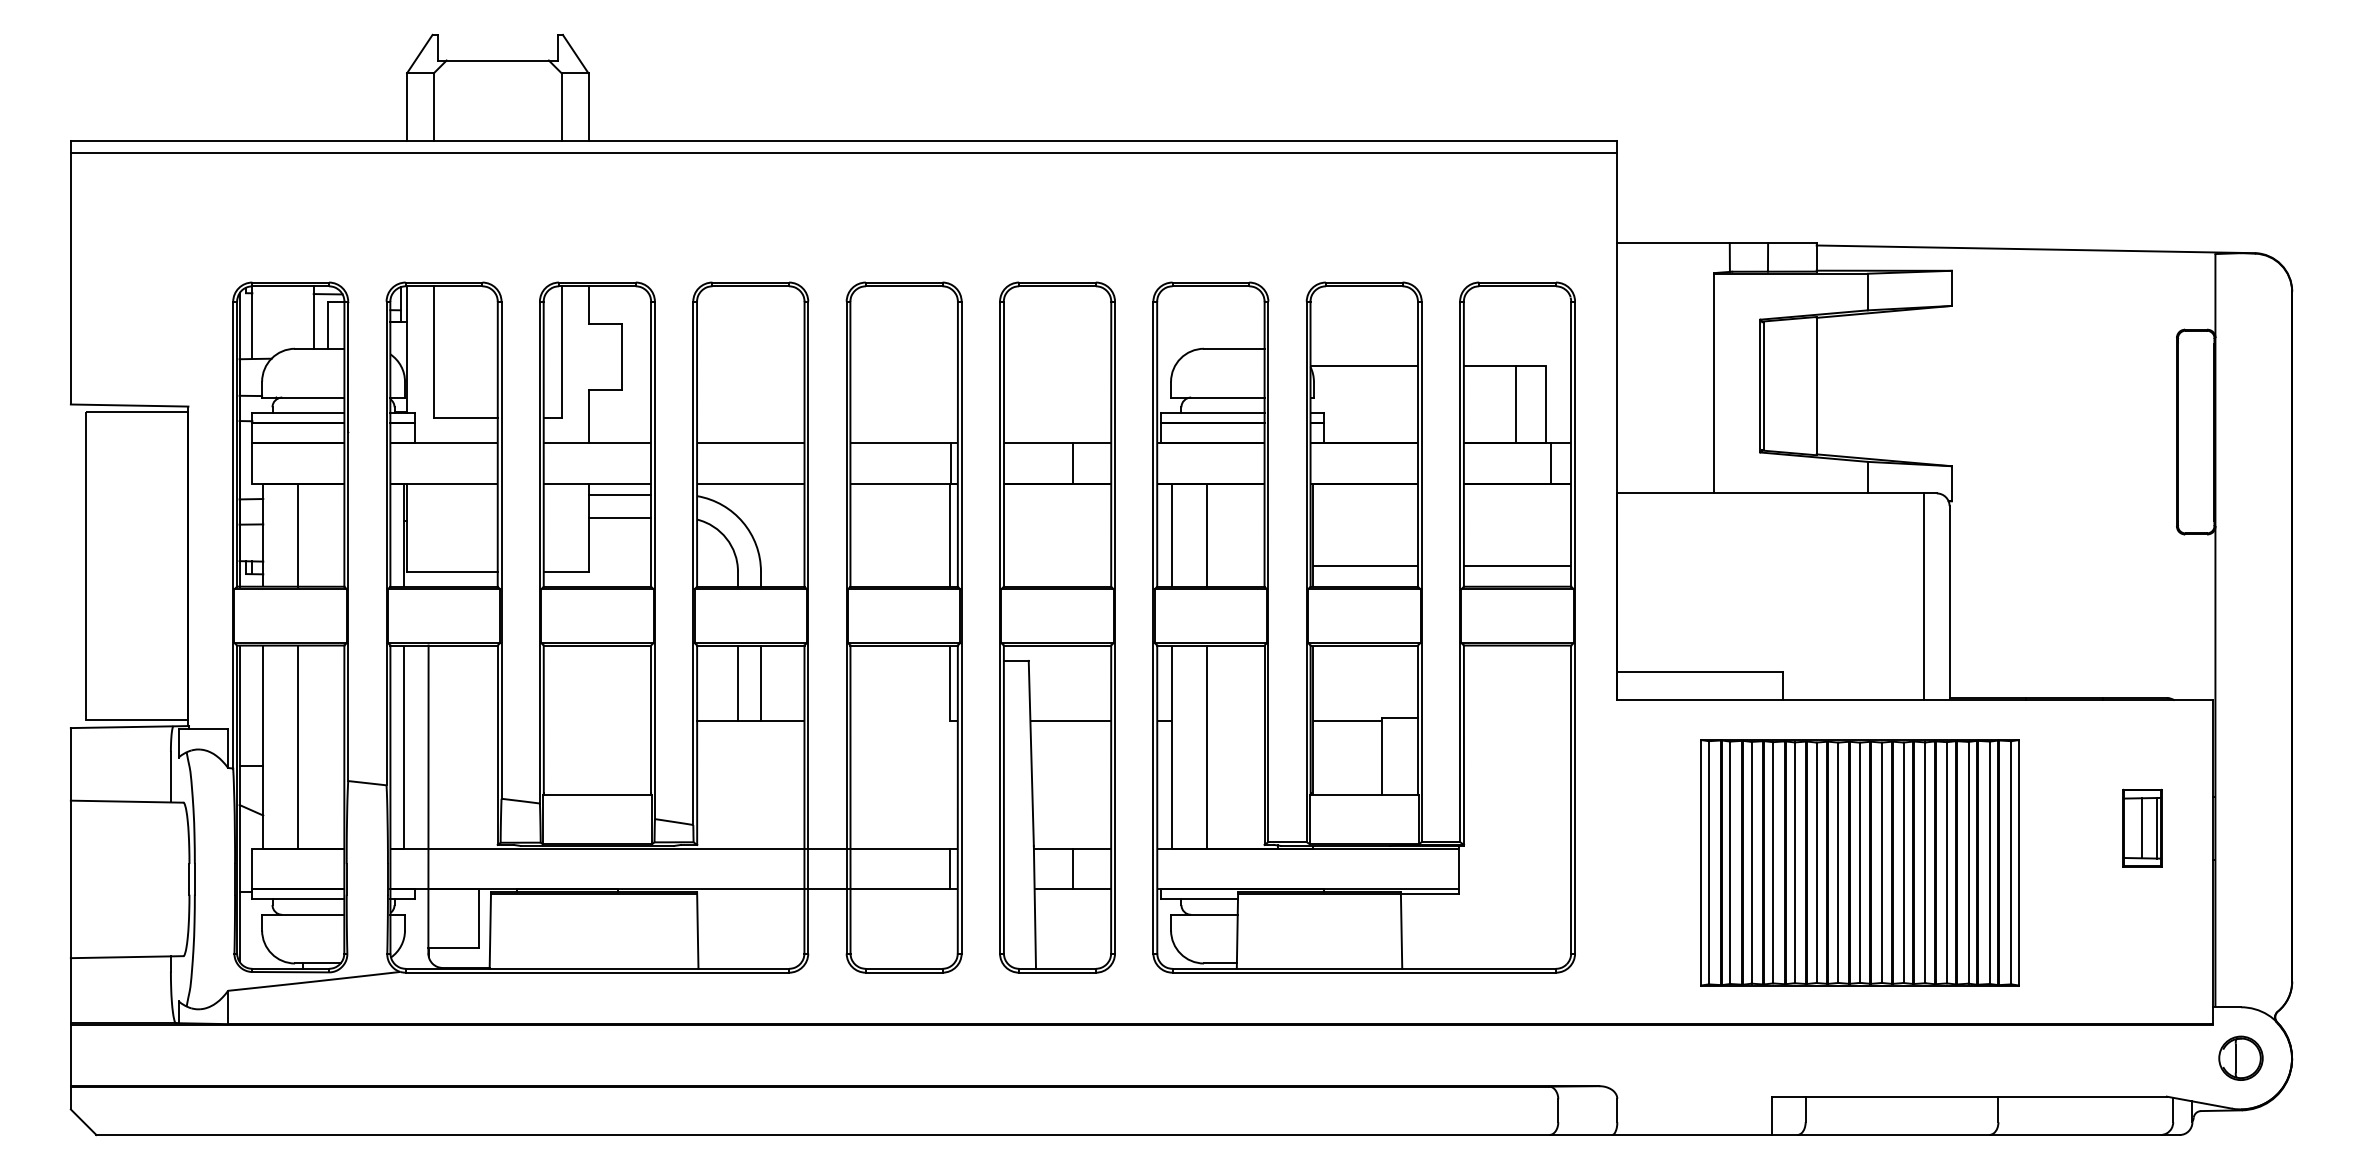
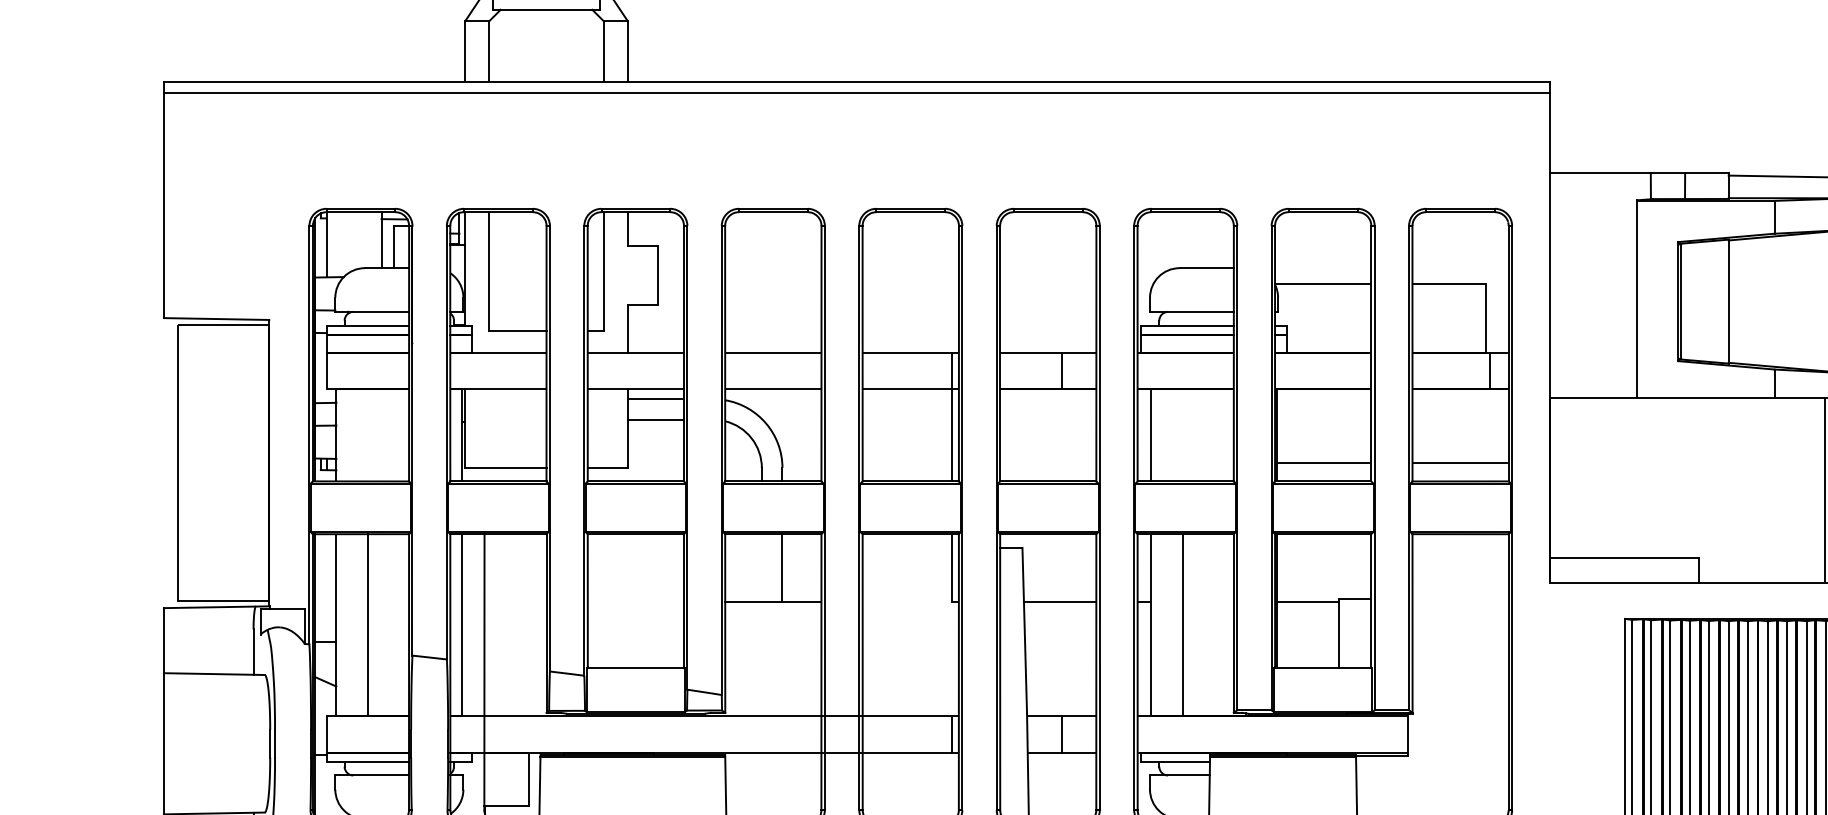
line: (1515, 404) -> (1458, 318), removed
line: (298, 534) -> (367, 434), removed
line: (1207, 534) -> (1182, 434), removed
line: (738, 683) -> (762, 568), removed

